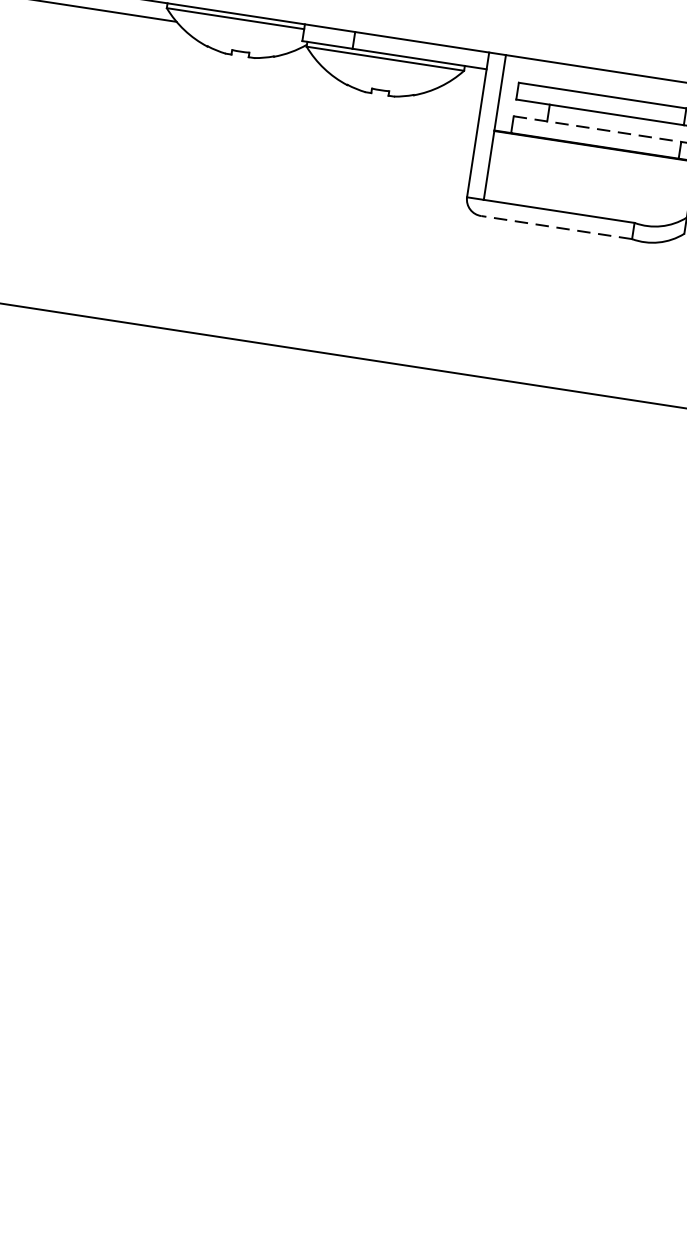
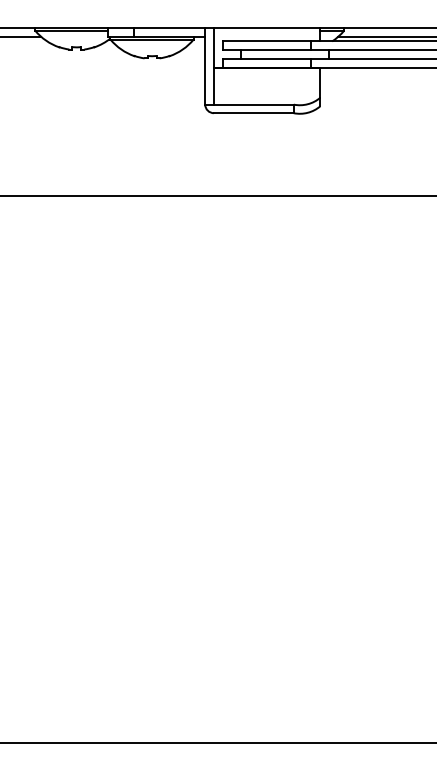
line: (598, 129) -> (267, 59), dashed -> solid
line: (555, 228) -> (253, 113), dashed -> solid

